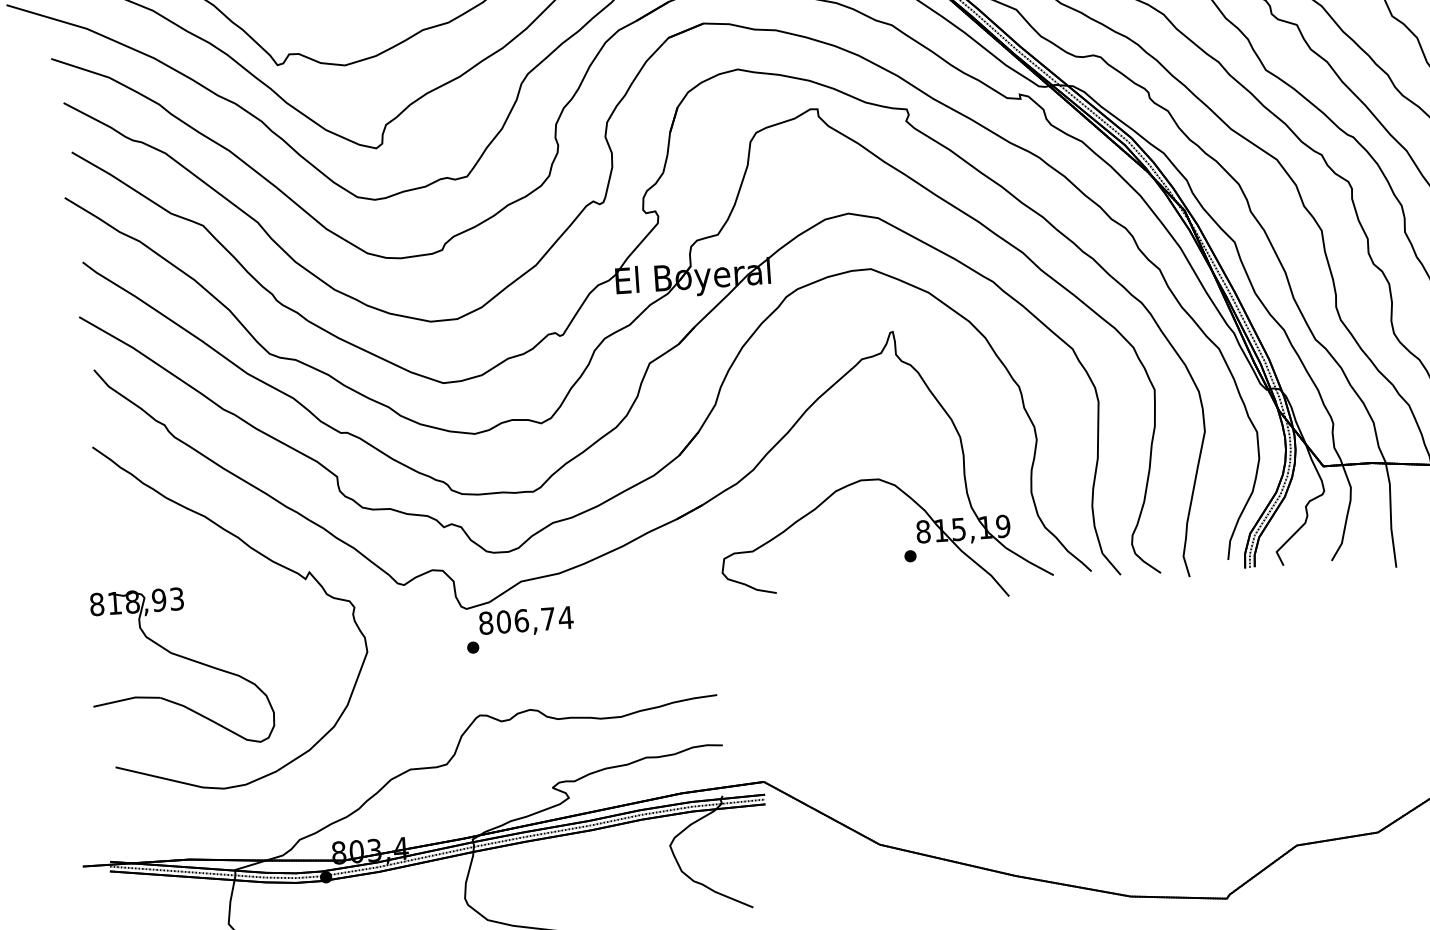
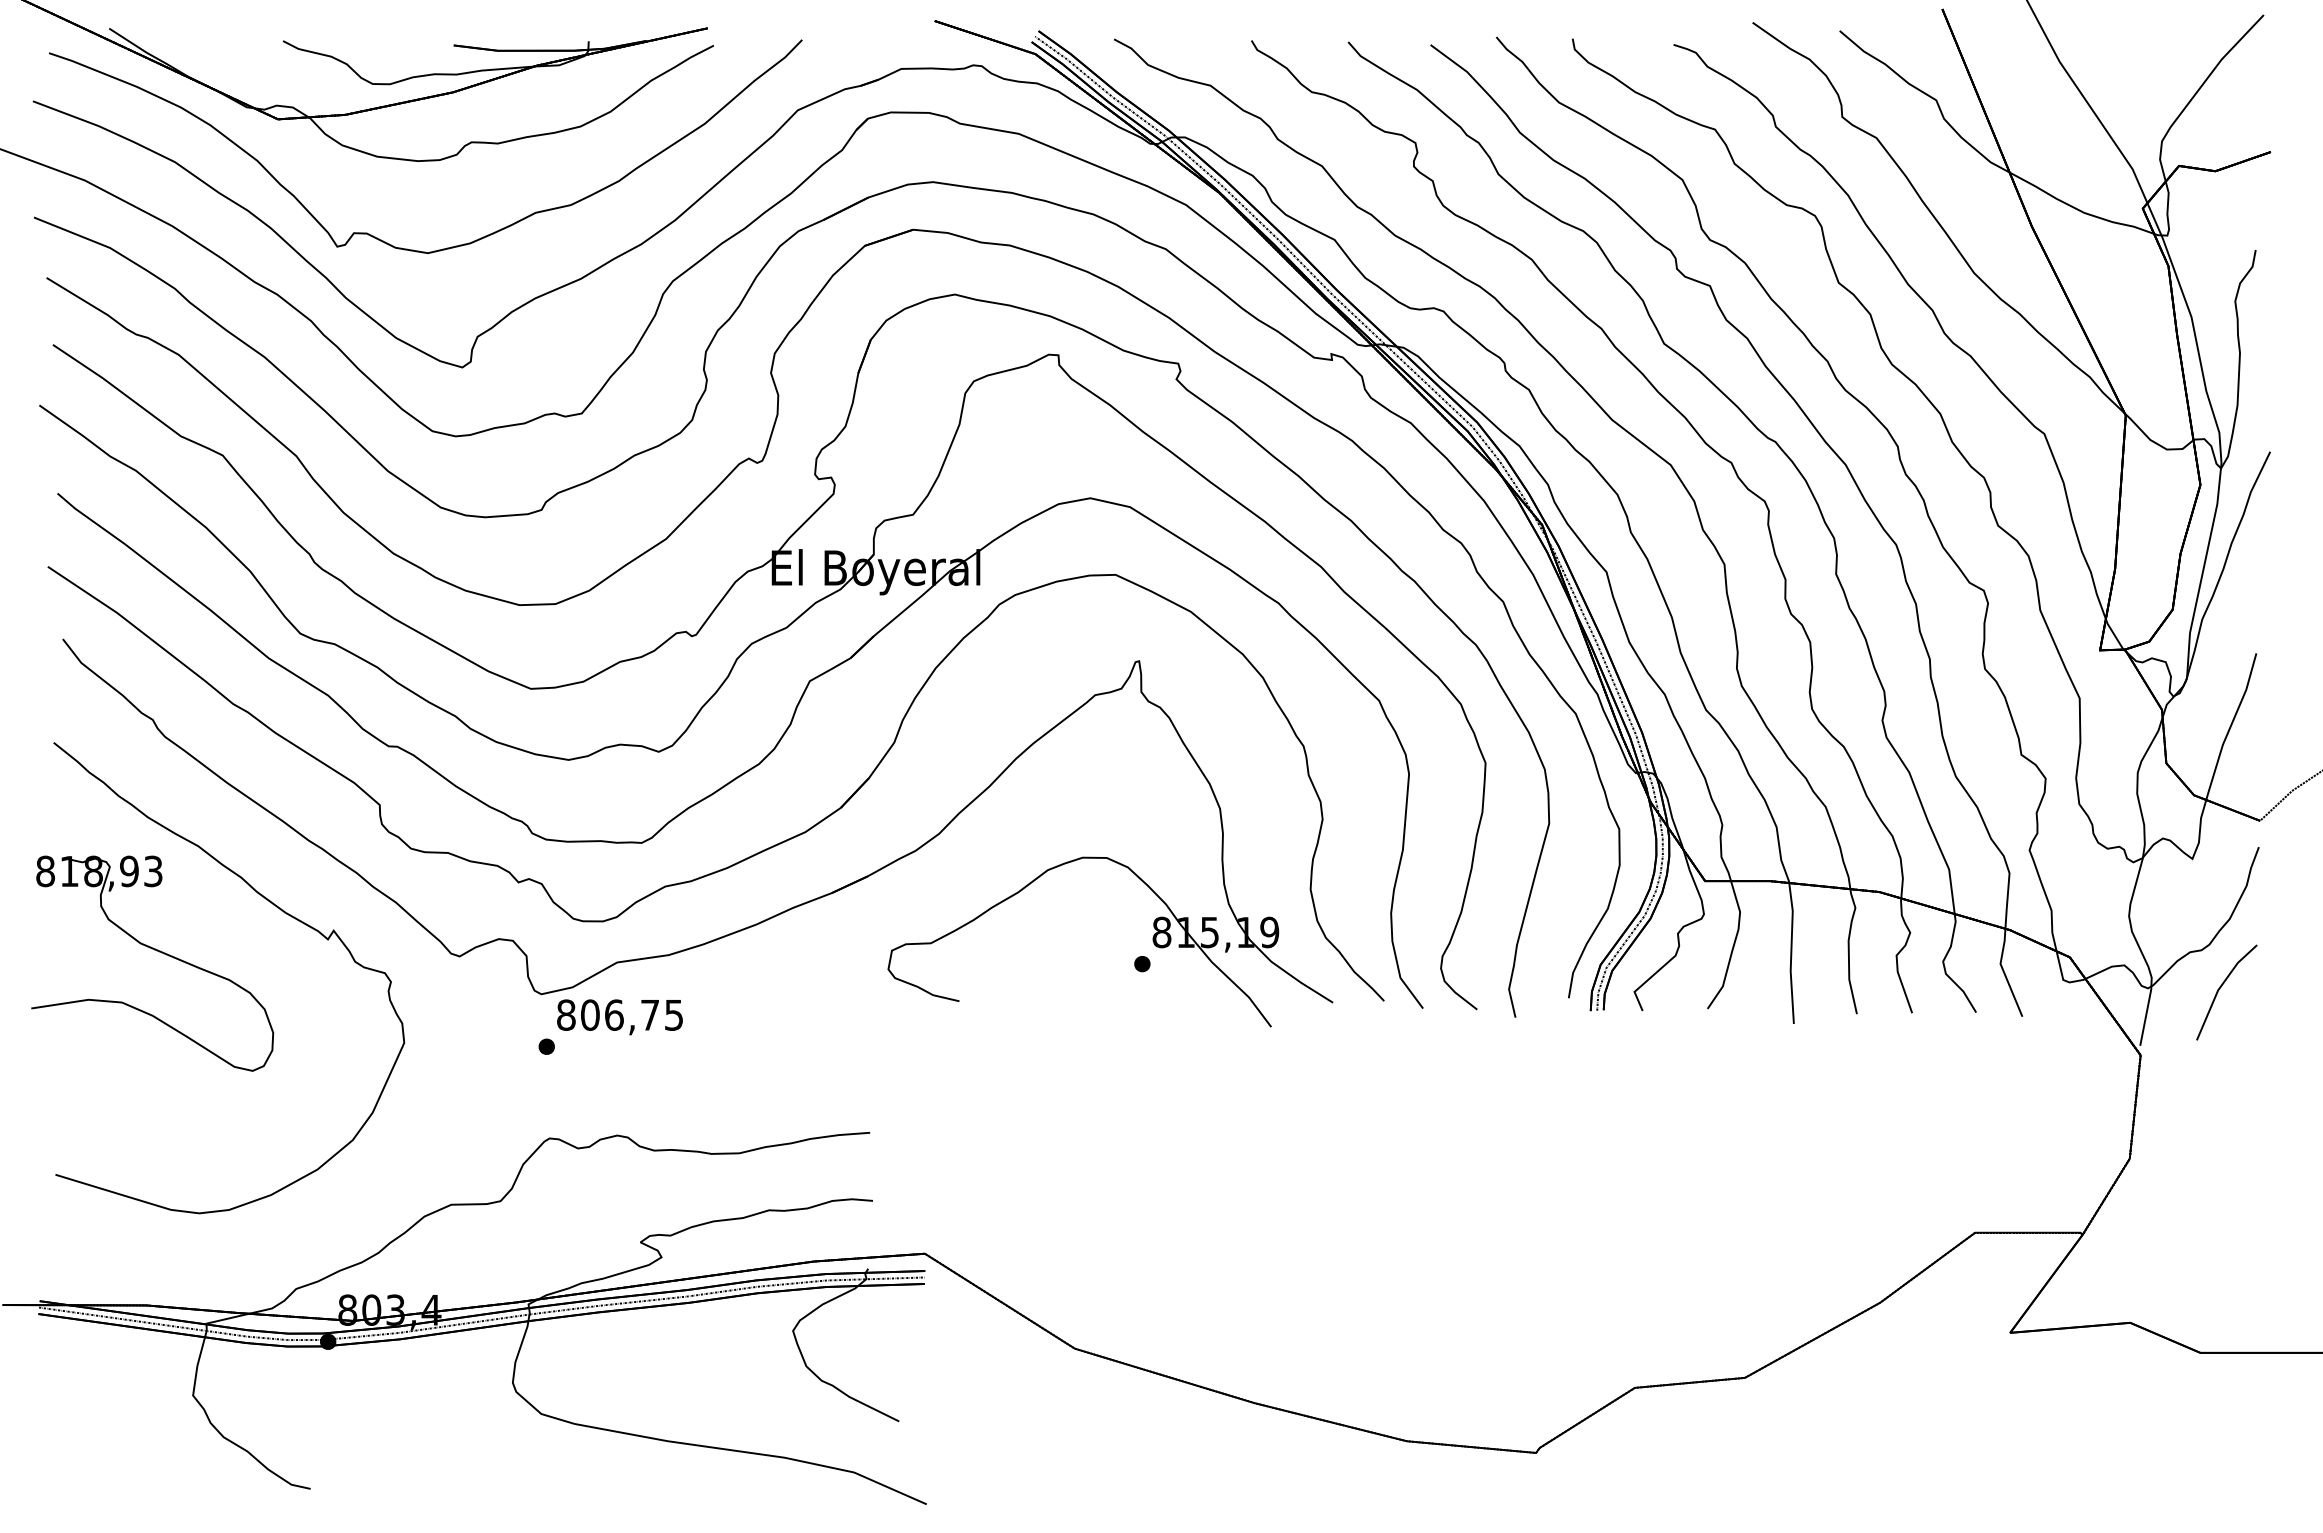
text: (566, 618) -> (674, 1015), 806,74 -> 806,75
part: (184, 658) -> (157, 951), moved

